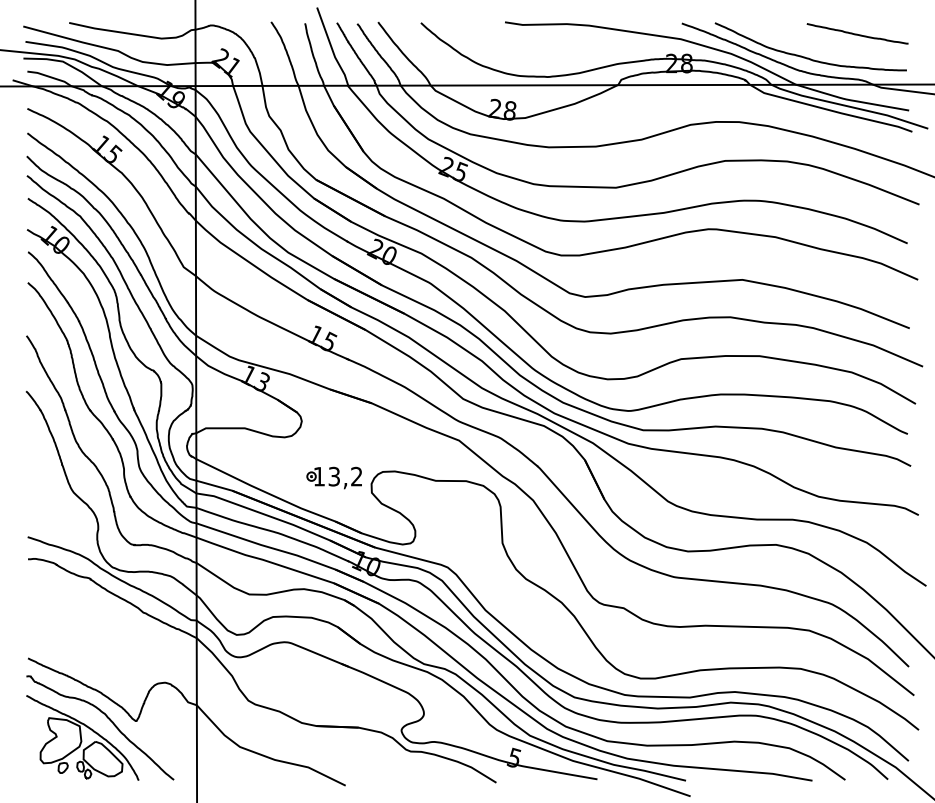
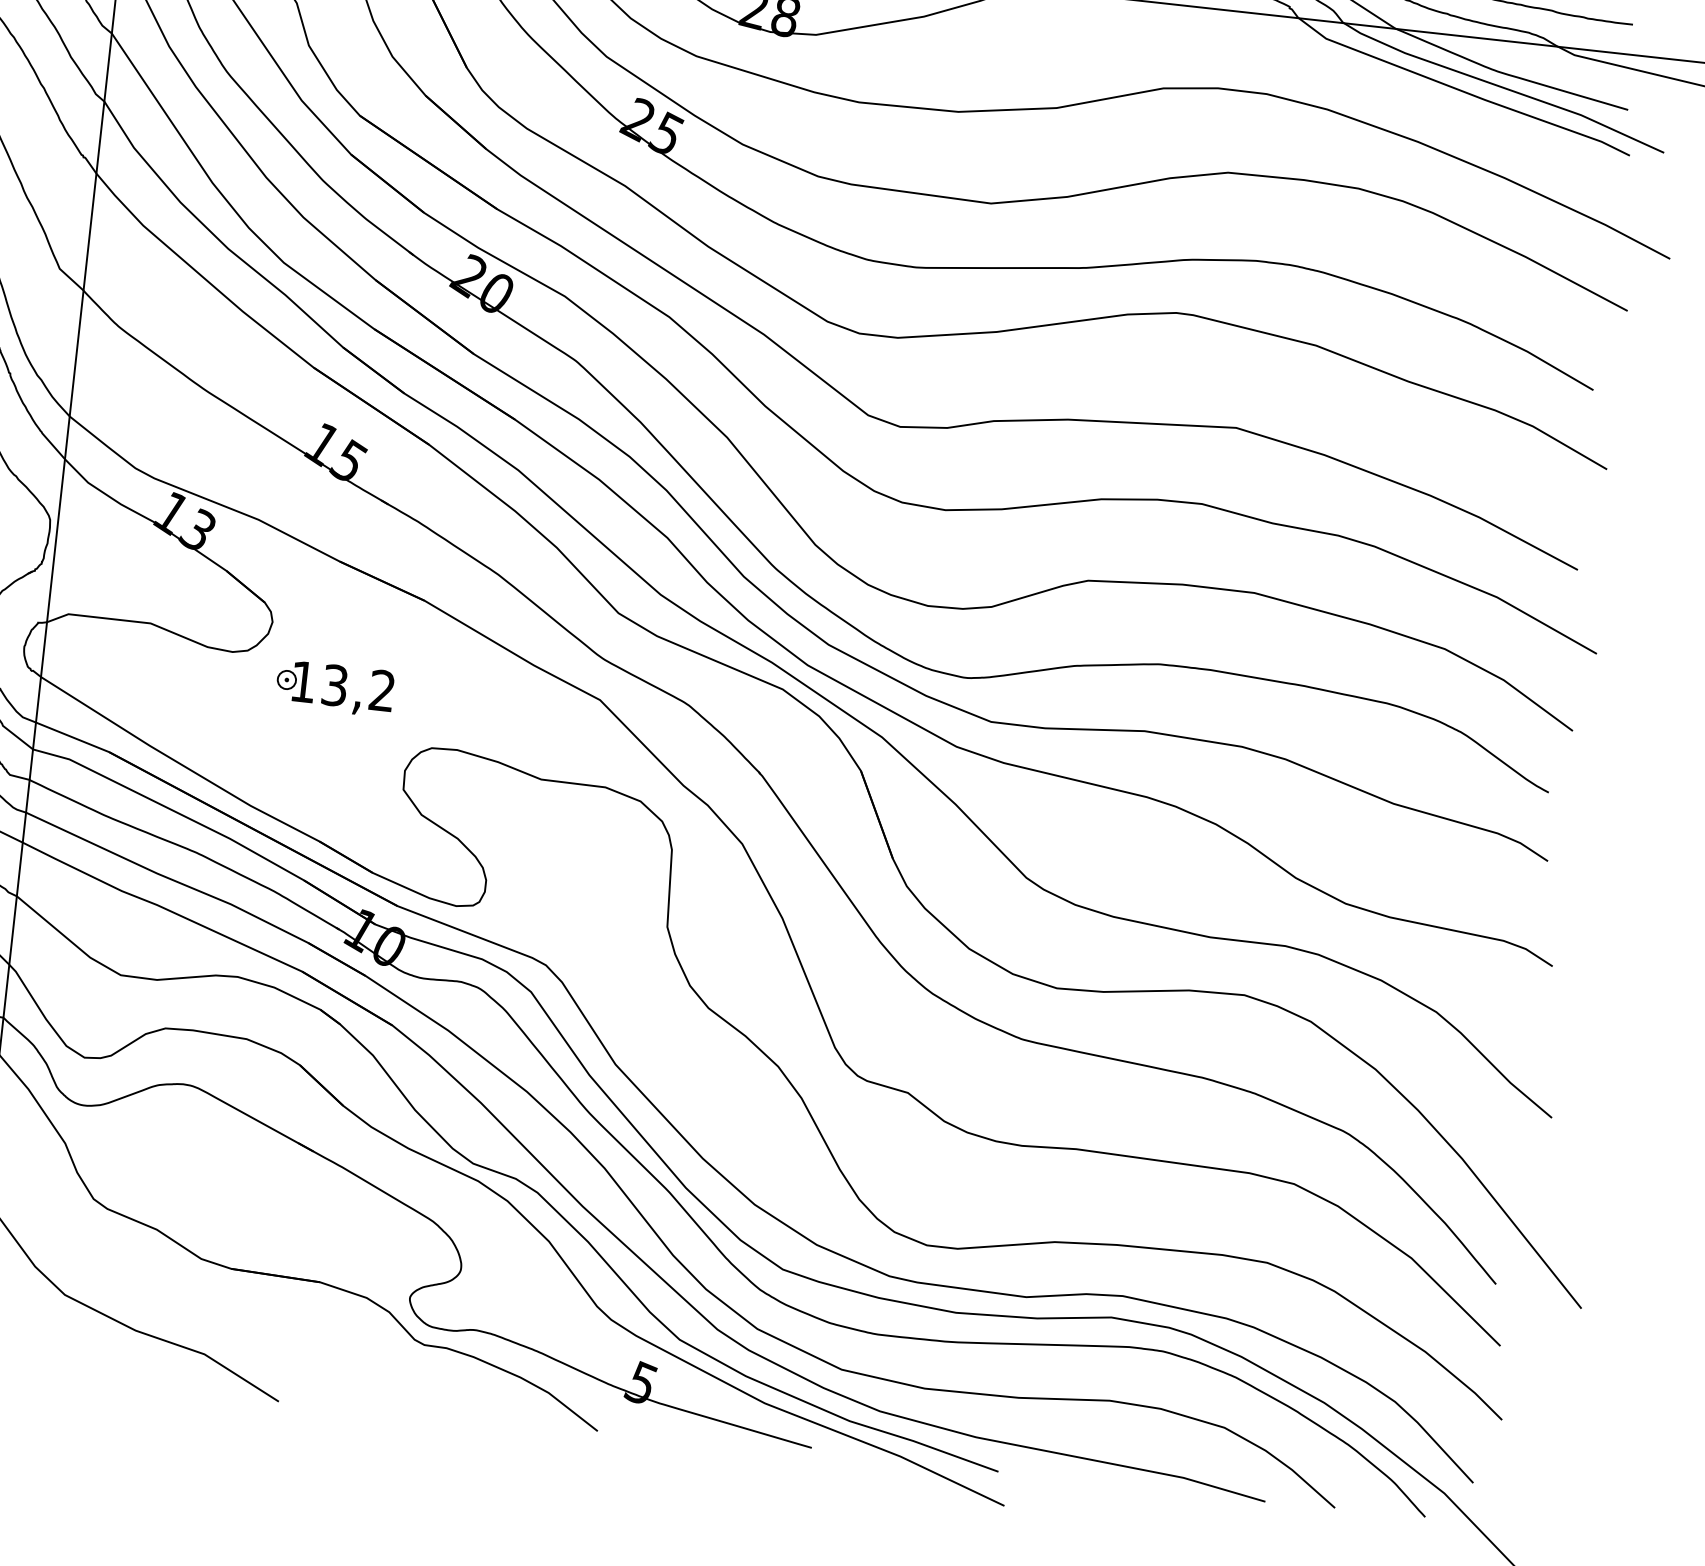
part: (333, 477) -> (332, 687), moved

